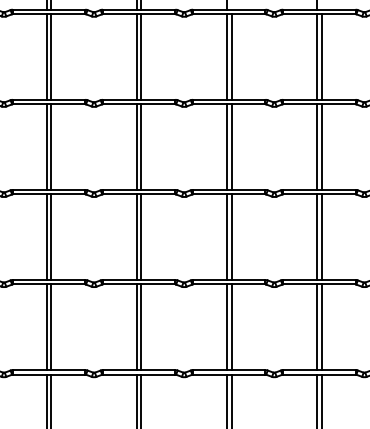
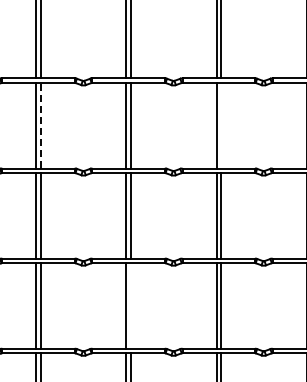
line: (231, 146) -> (220, 125), removed
line: (51, 147) -> (40, 126), solid -> dashed
line: (141, 327) -> (130, 306), removed

